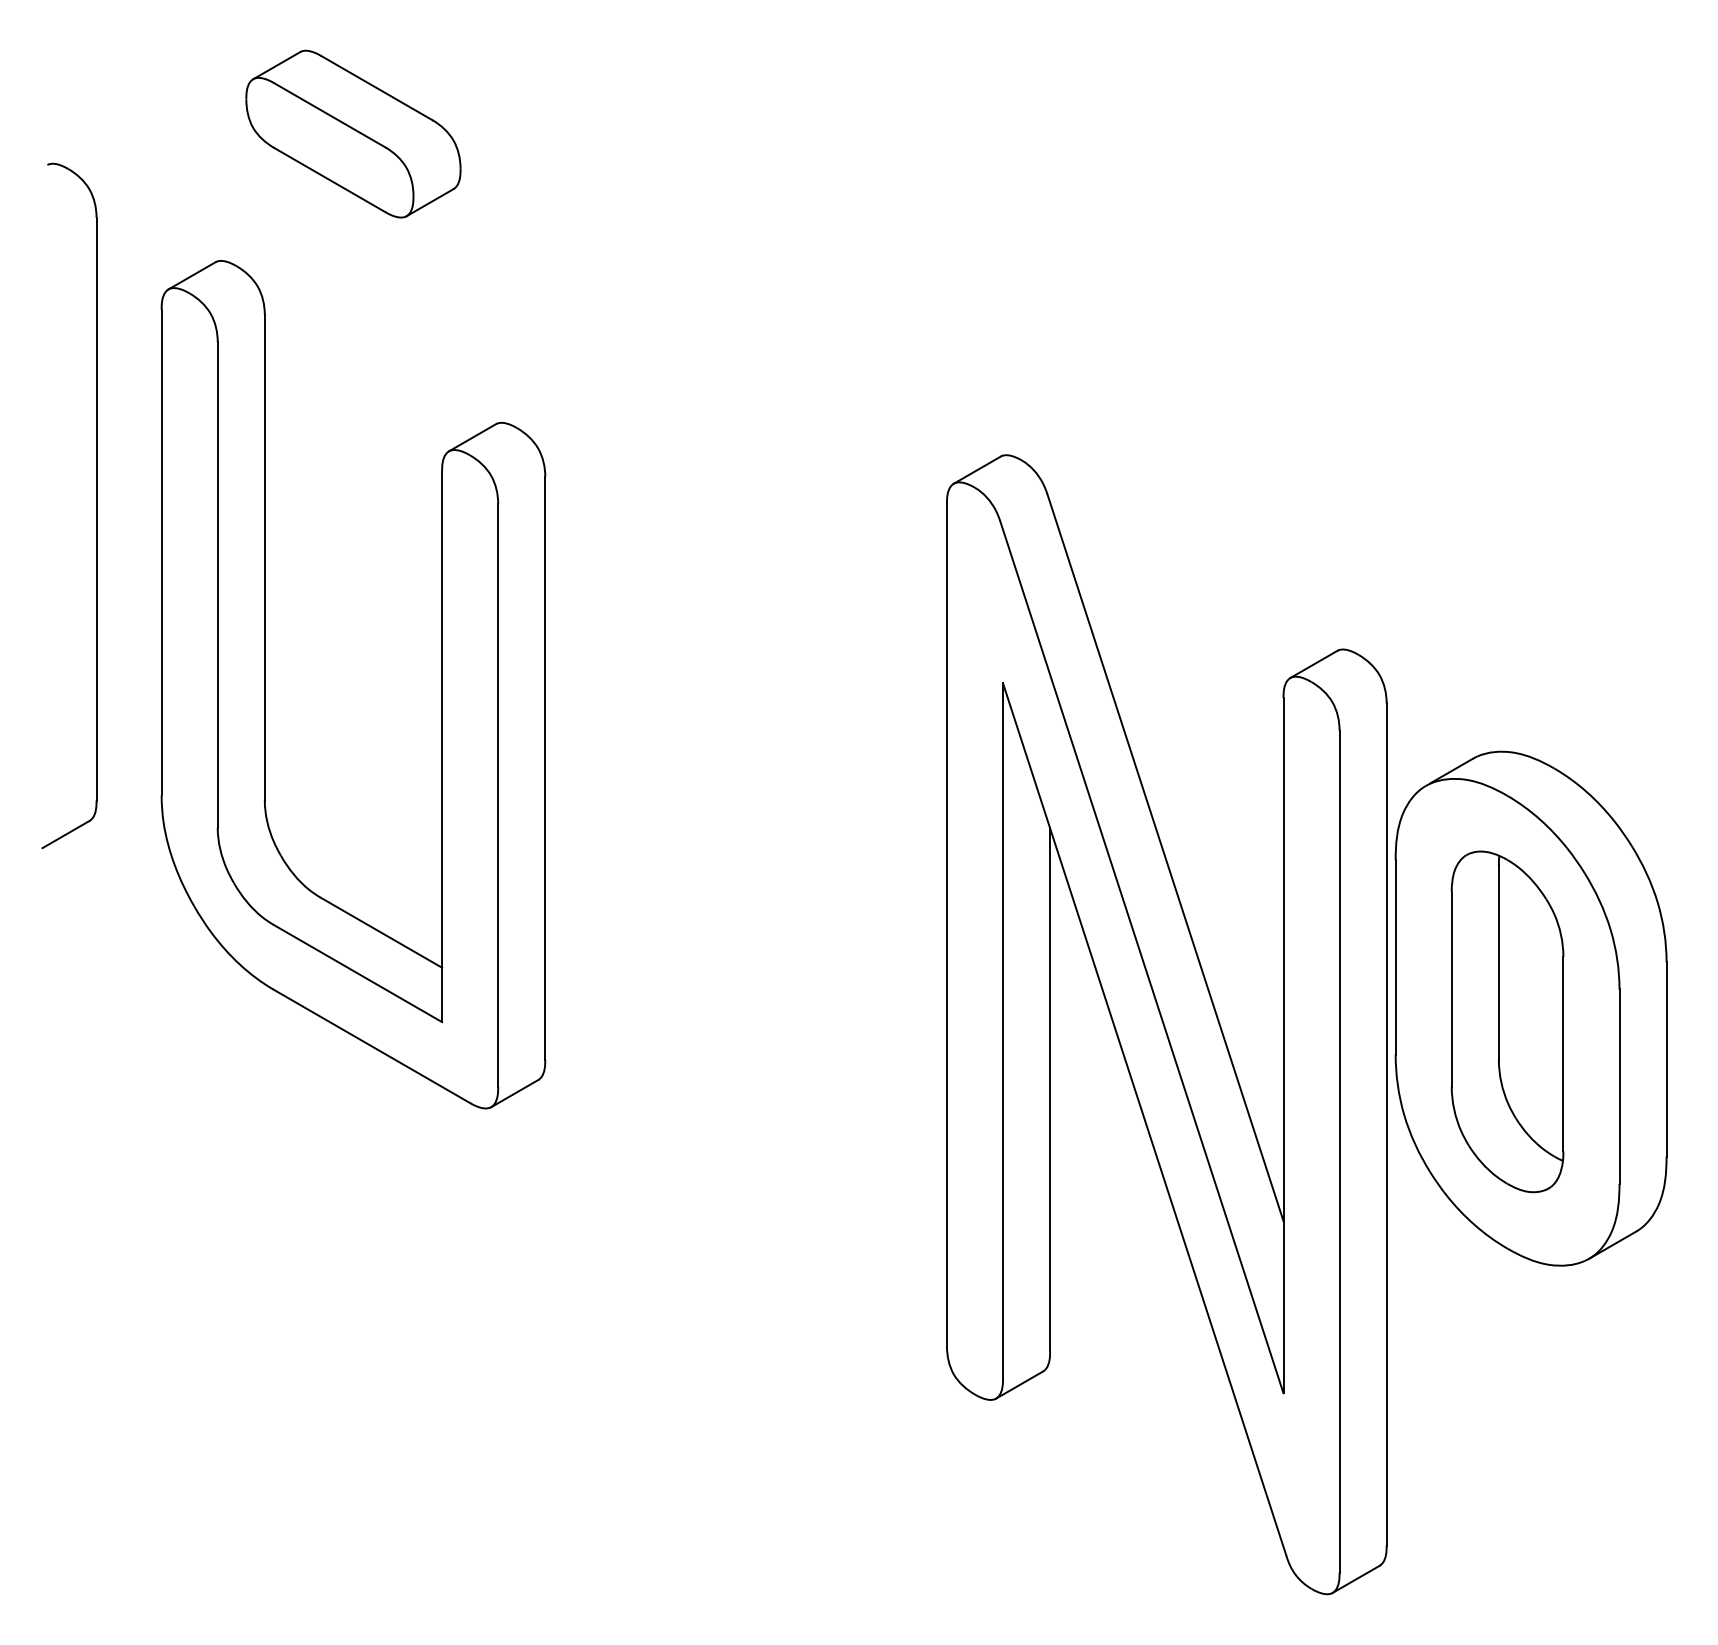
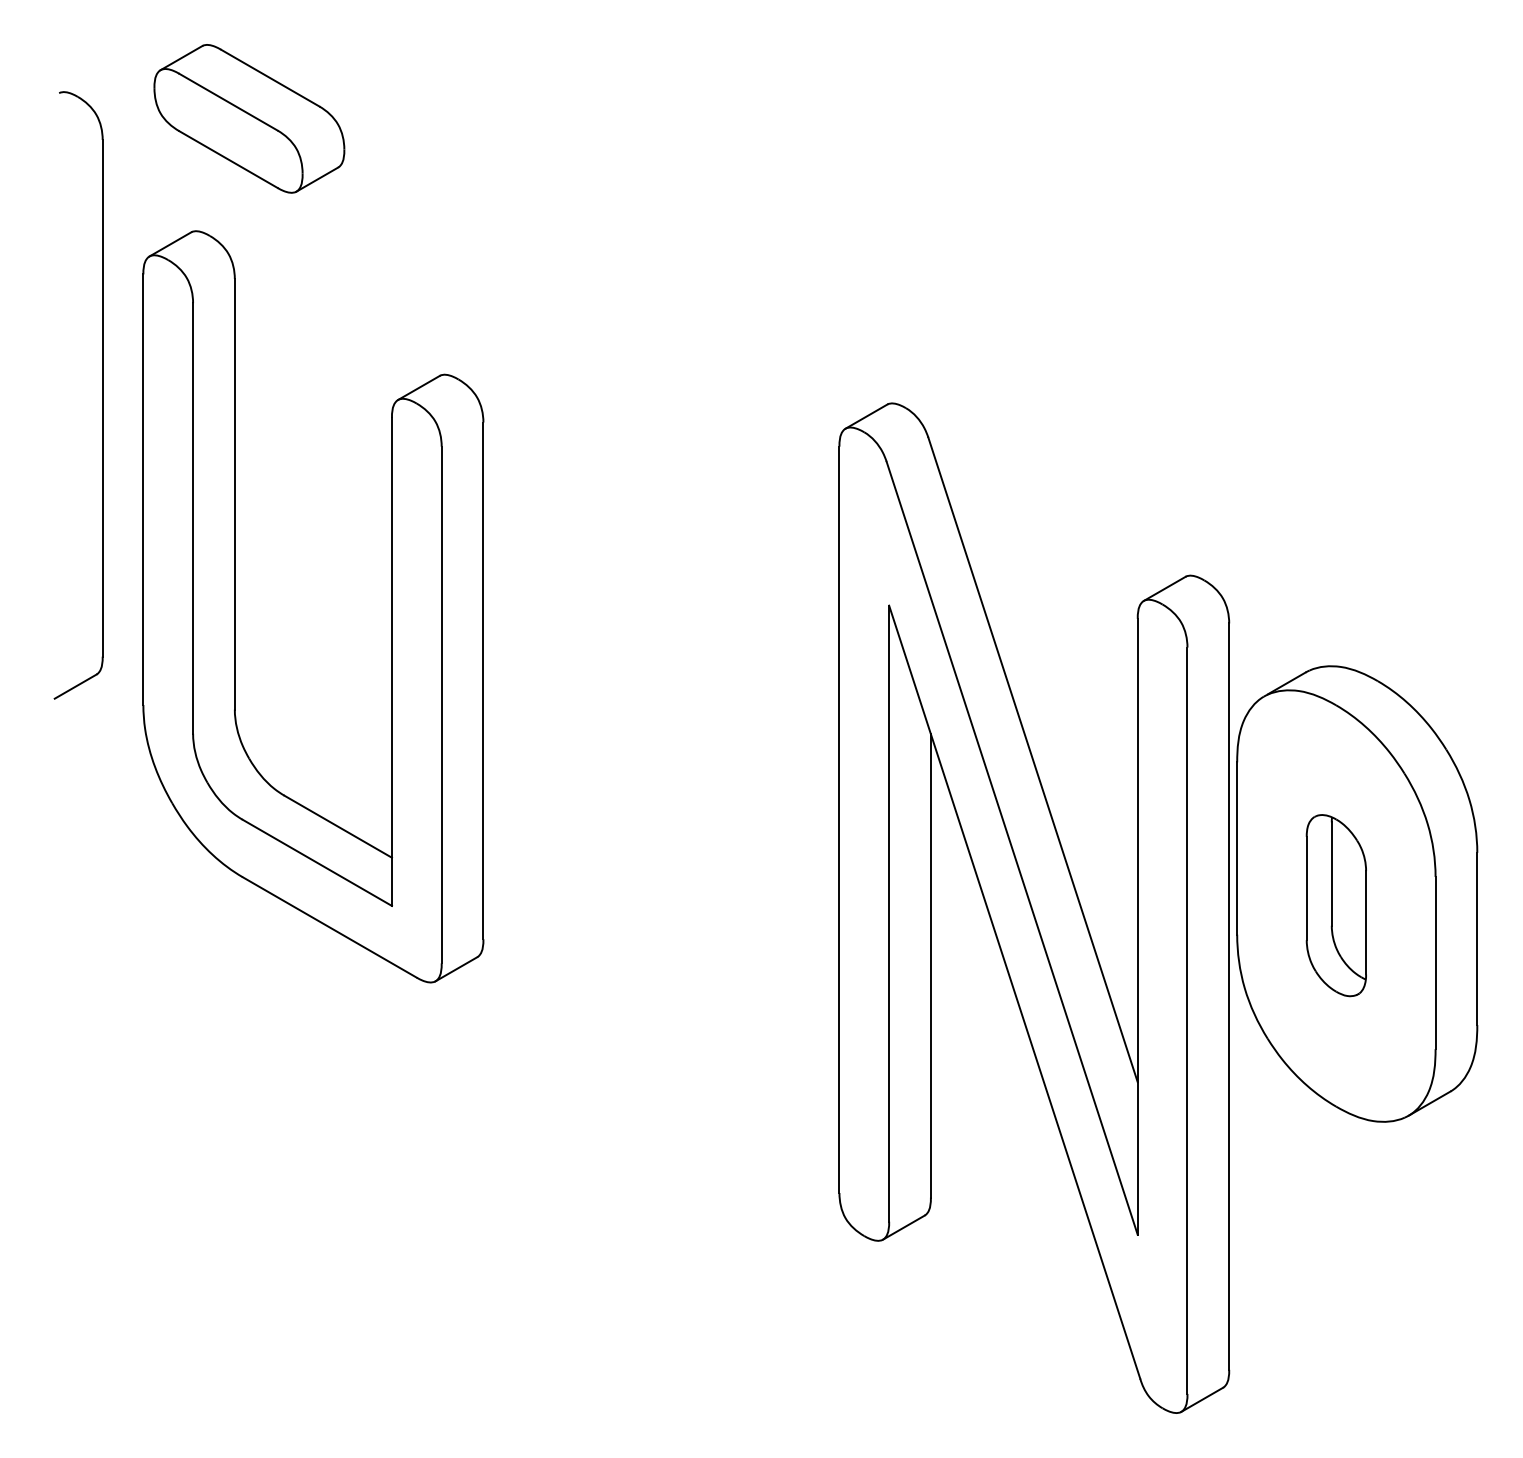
part: (353, 133) -> (249, 118), moved
part: (96, 506) -> (102, 395), moved
part: (1507, 1021) -> (1336, 905), size x0.6

